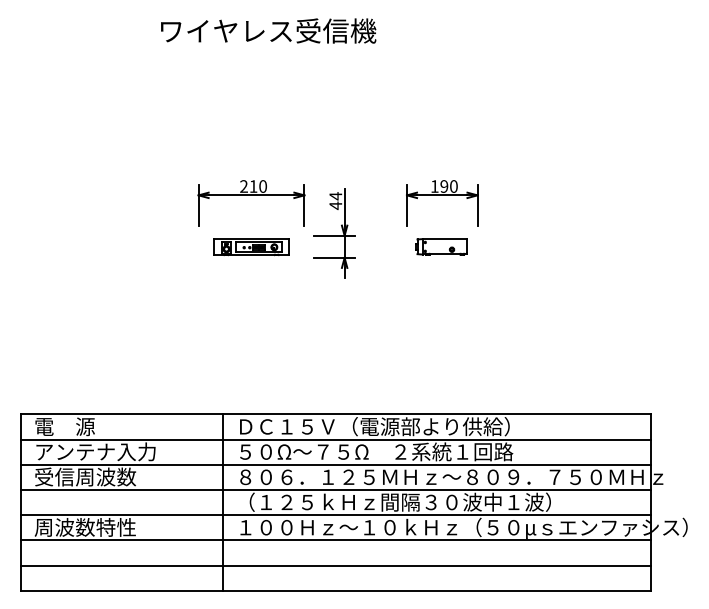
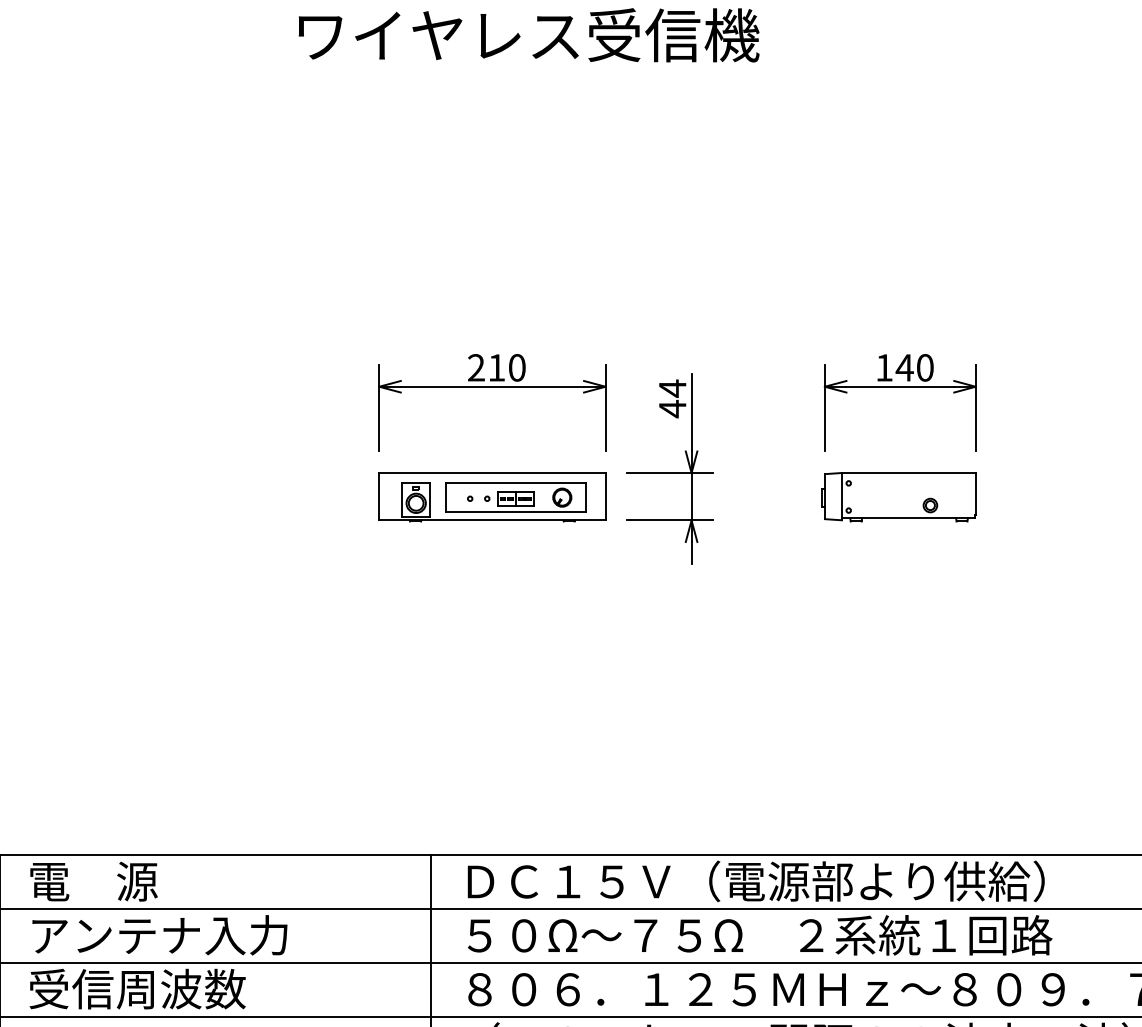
text: (444, 186) -> (905, 367), 190 -> 140
part: (441, 246) -> (898, 496), size x1.43
part: (251, 247) -> (492, 498), size x1.43

